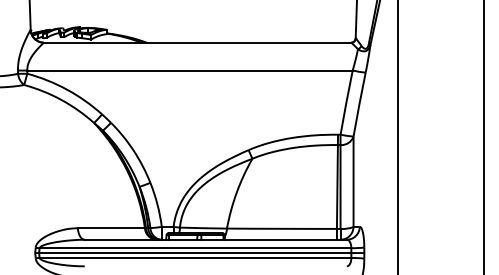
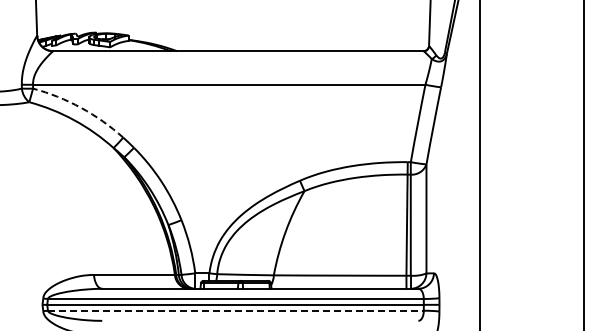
arc: (67, 89) -> (81, 107), solid -> dashed
line: (195, 257) -> (235, 310), solid -> dashed

